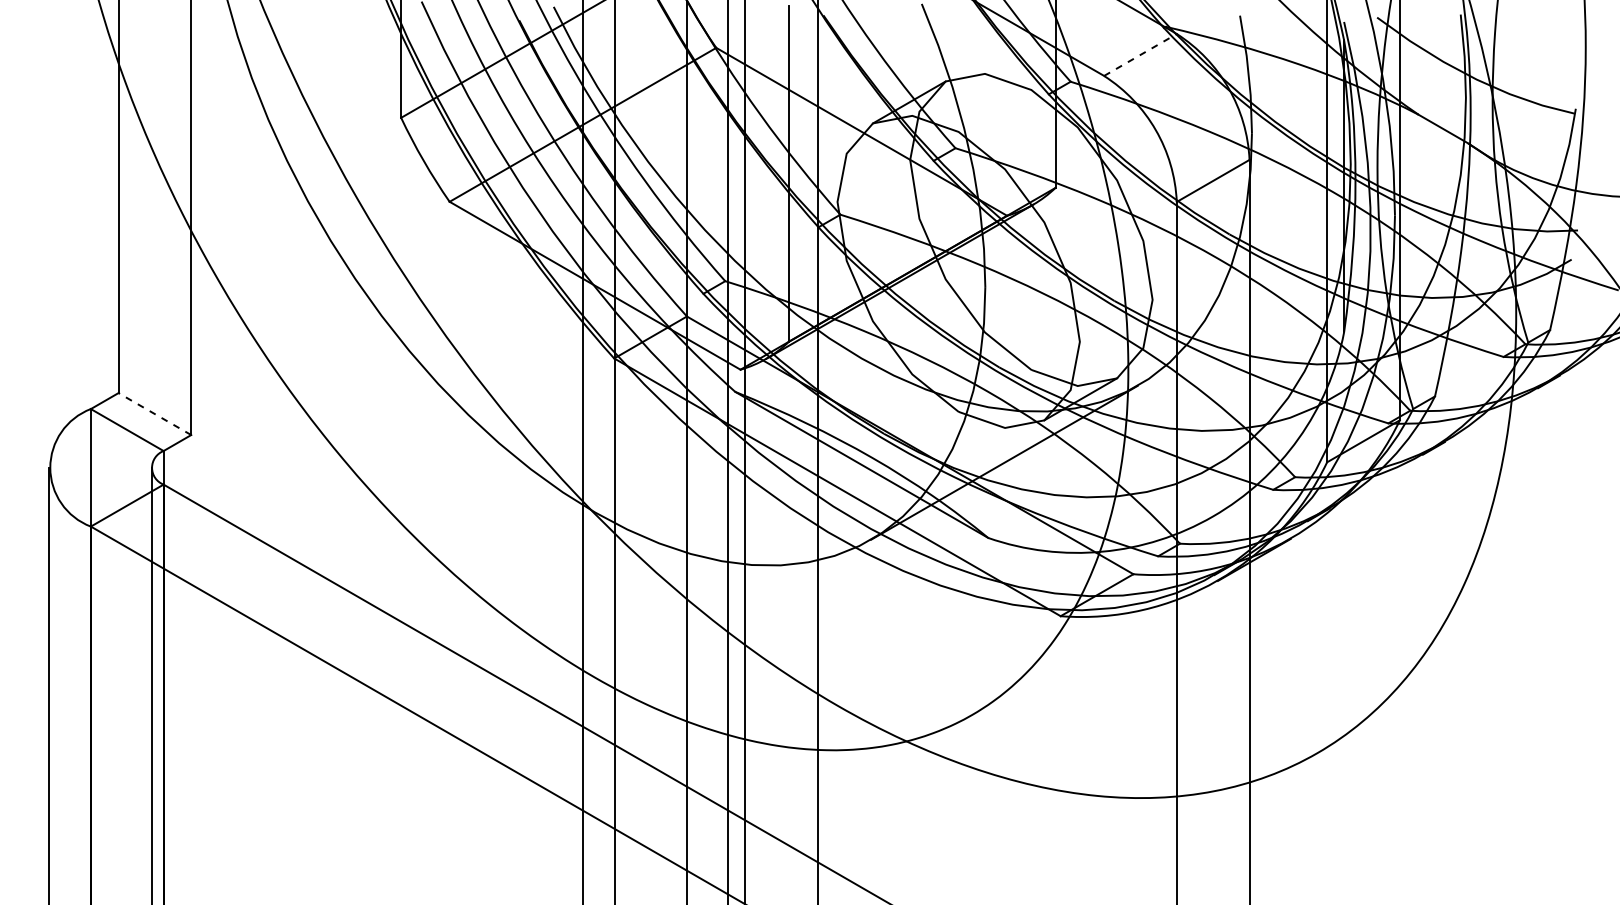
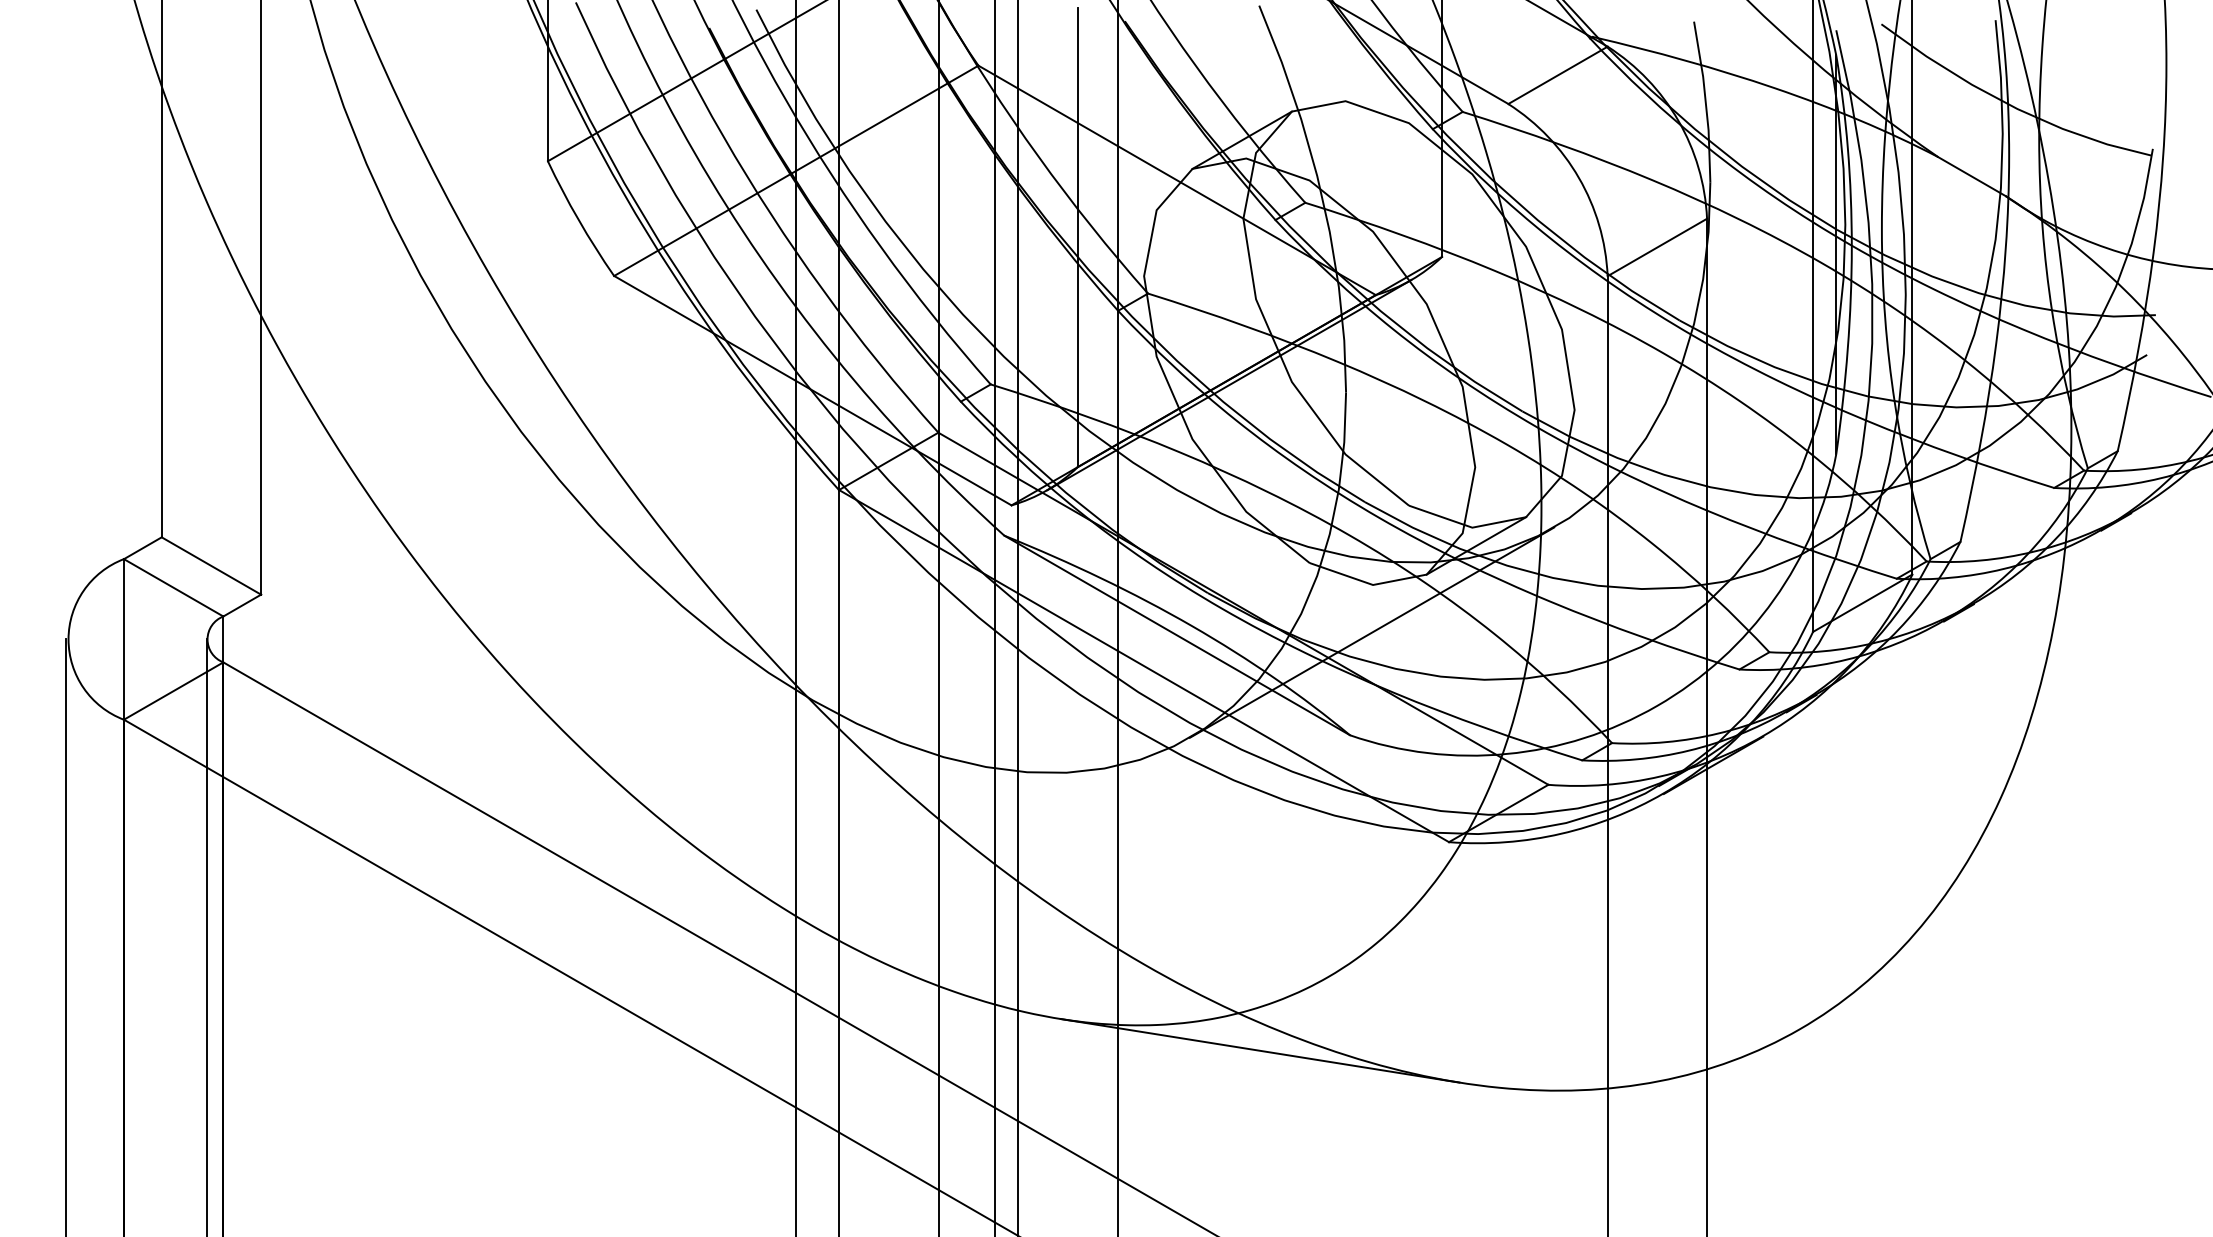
line: (1140, 55) -> (1558, 75), dashed -> solid
line: (154, 413) -> (211, 565), dashed -> solid
line: (921, 768) -> (1259, 1050), added

